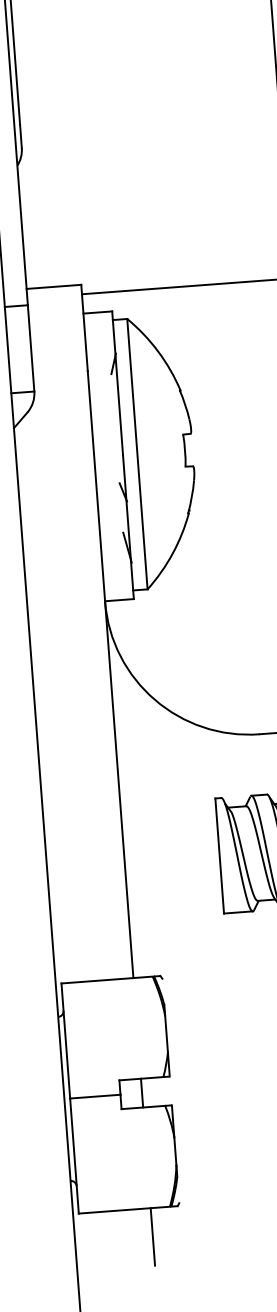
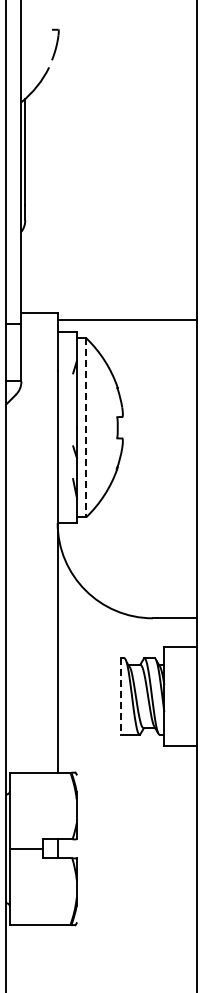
line: (137, 453) -> (86, 427), solid -> dashed
line: (219, 857) -> (120, 697), solid -> dashed
line: (152, 1237) -> (57, 944), removed

